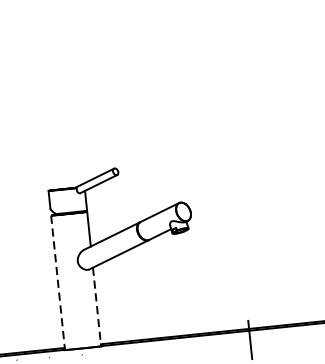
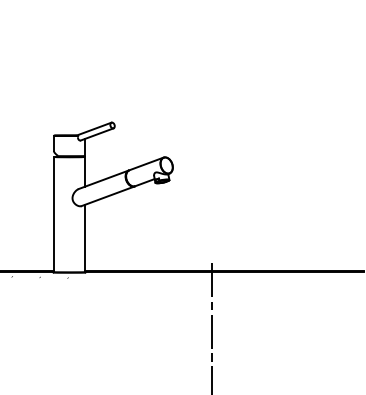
line: (57, 282) -> (53, 214), dashed -> solid
line: (96, 306) -> (84, 238), dashed -> solid

